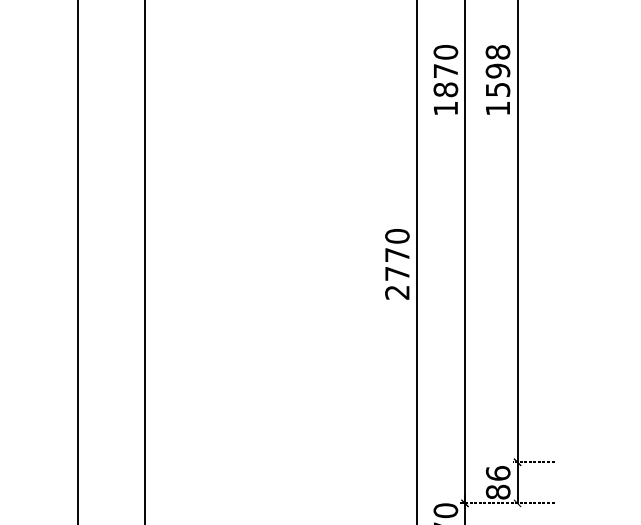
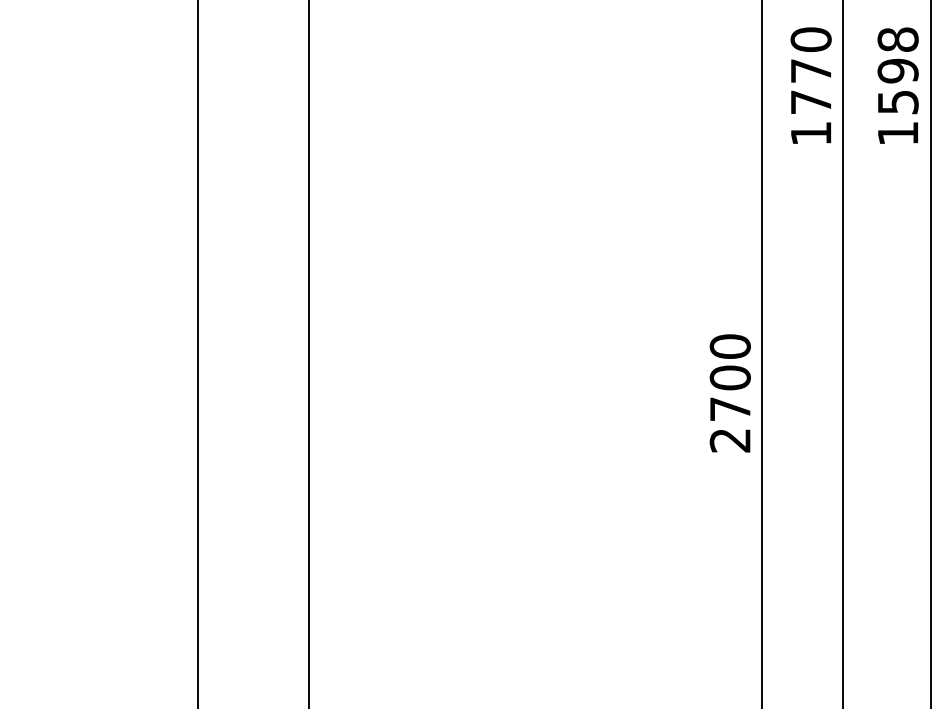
text: (445, 89) -> (810, 101), 1870 -> 1770
text: (397, 254) -> (730, 376), 2770 -> 2700

